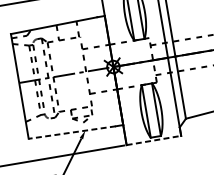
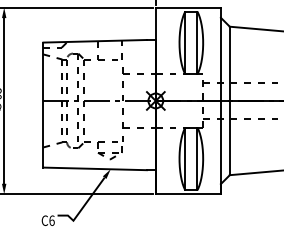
line: (72, 132) -> (95, 168), dashed -> solid
line: (154, 140) -> (188, 194), dashed -> solid

